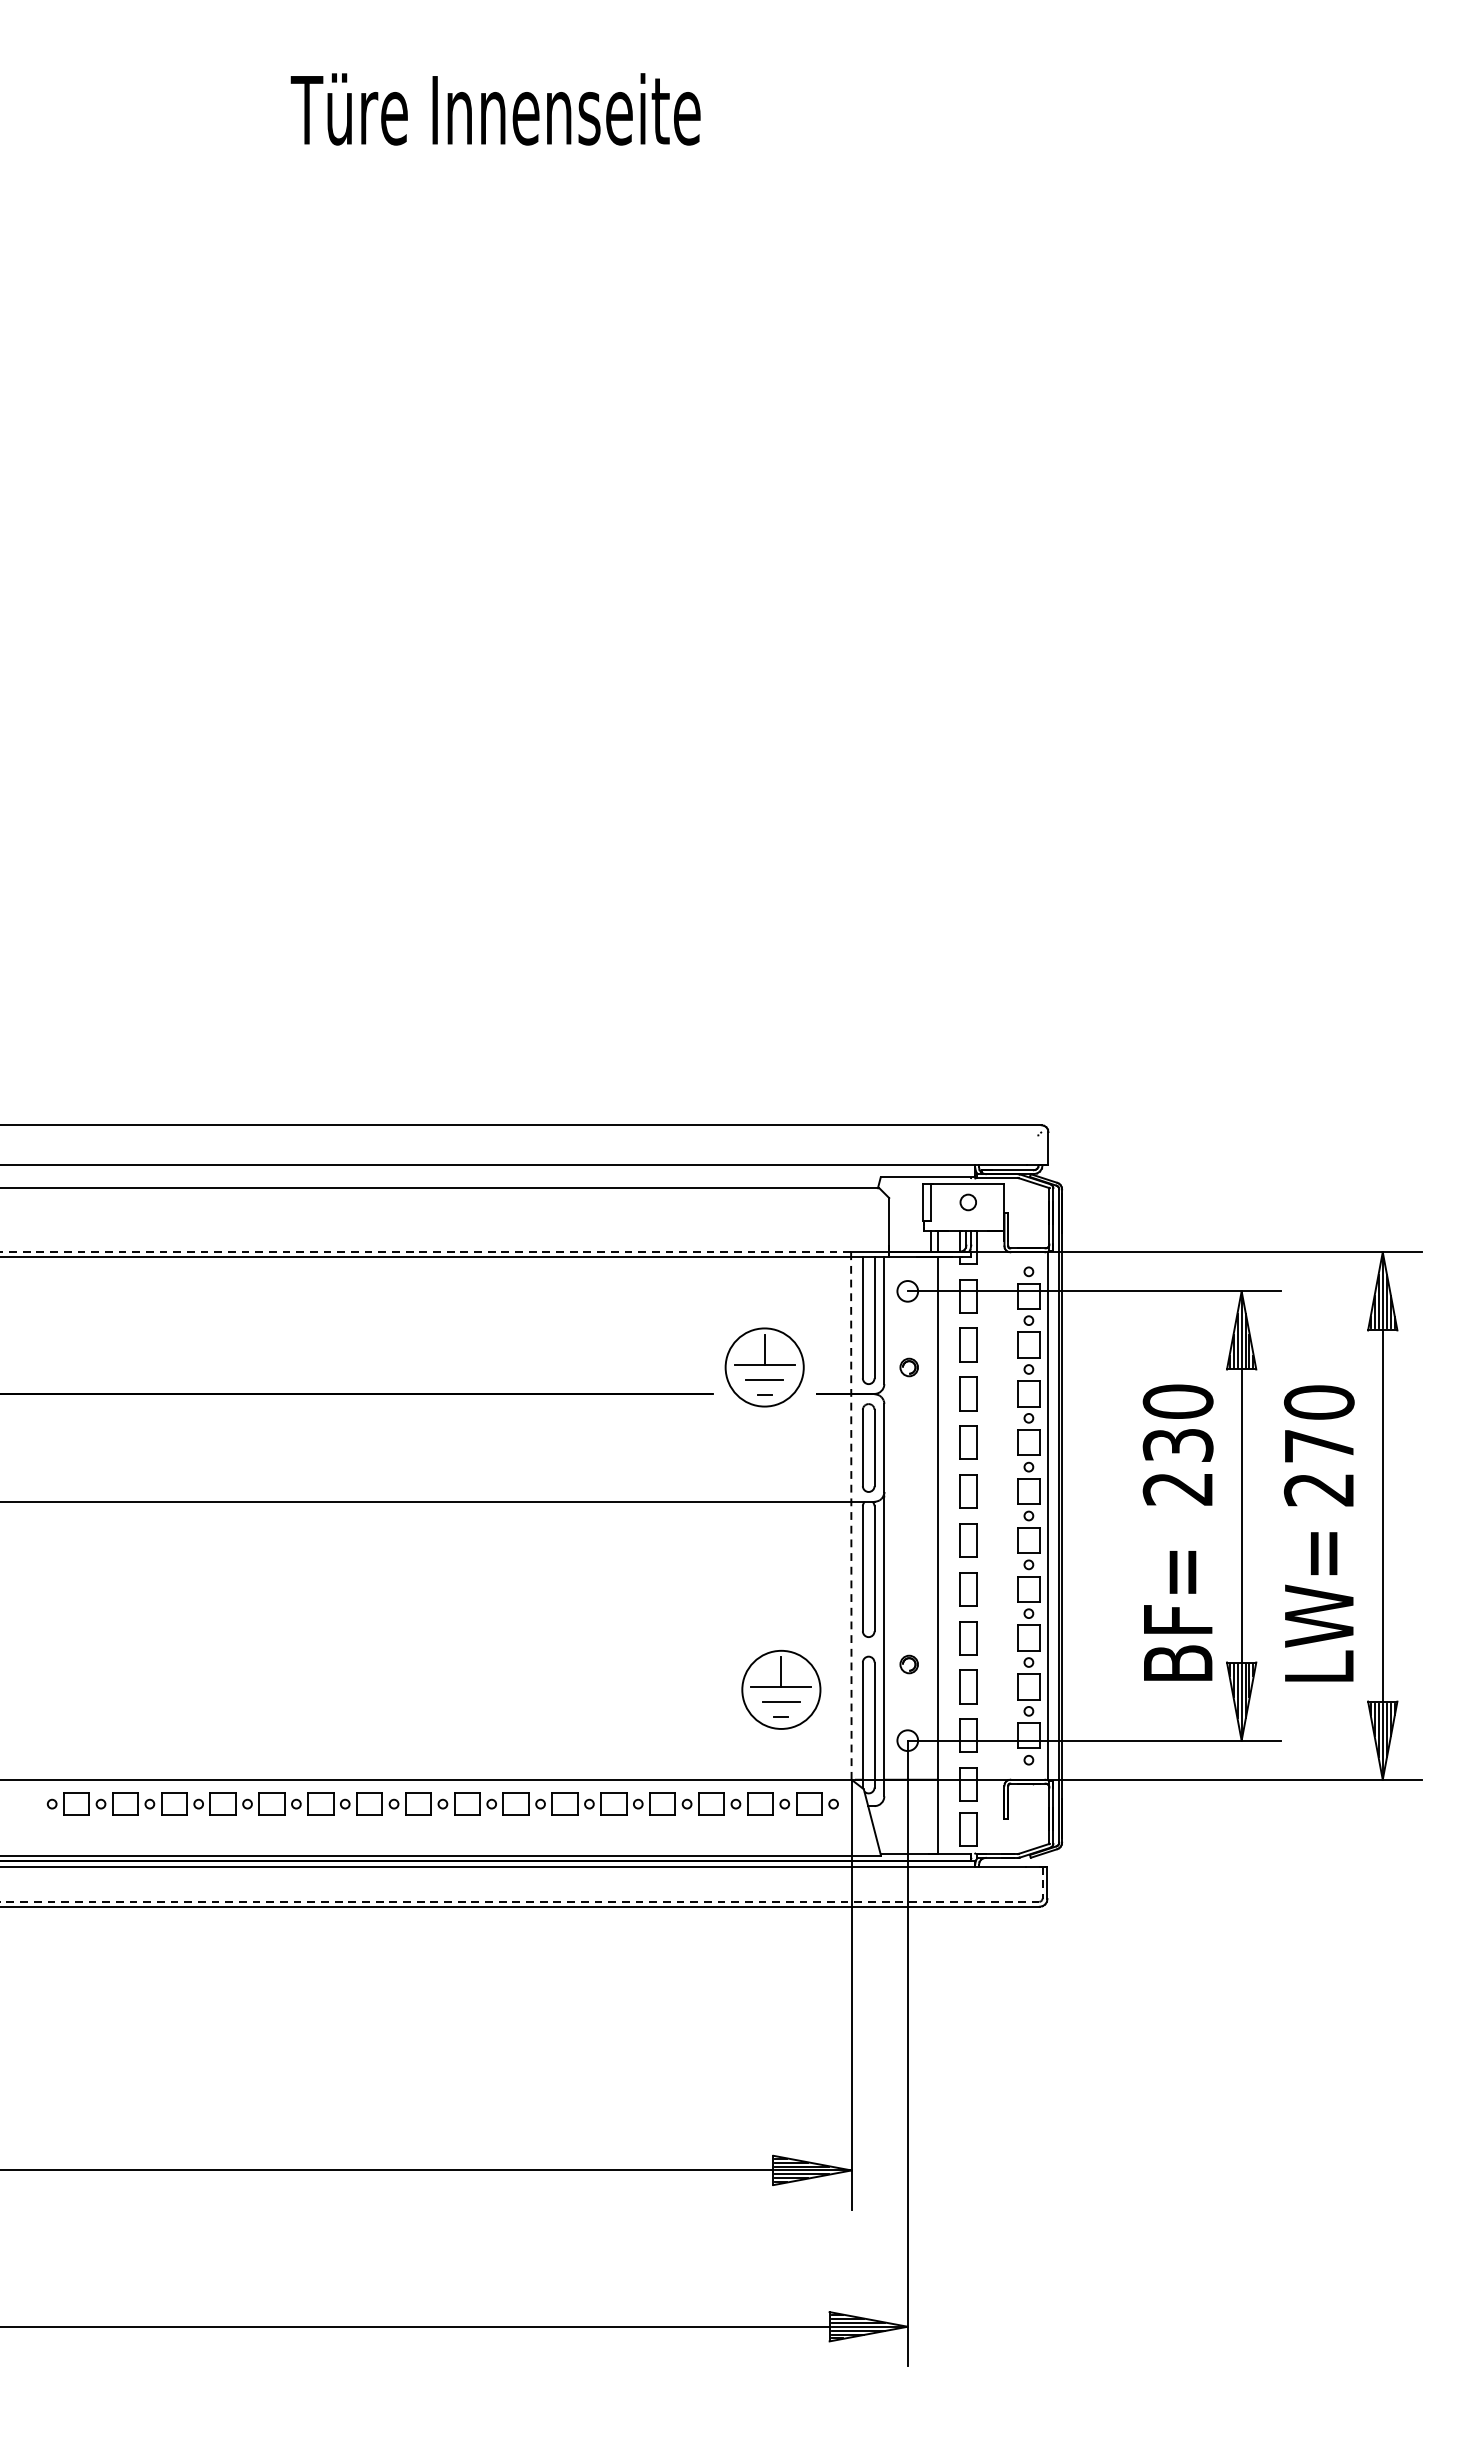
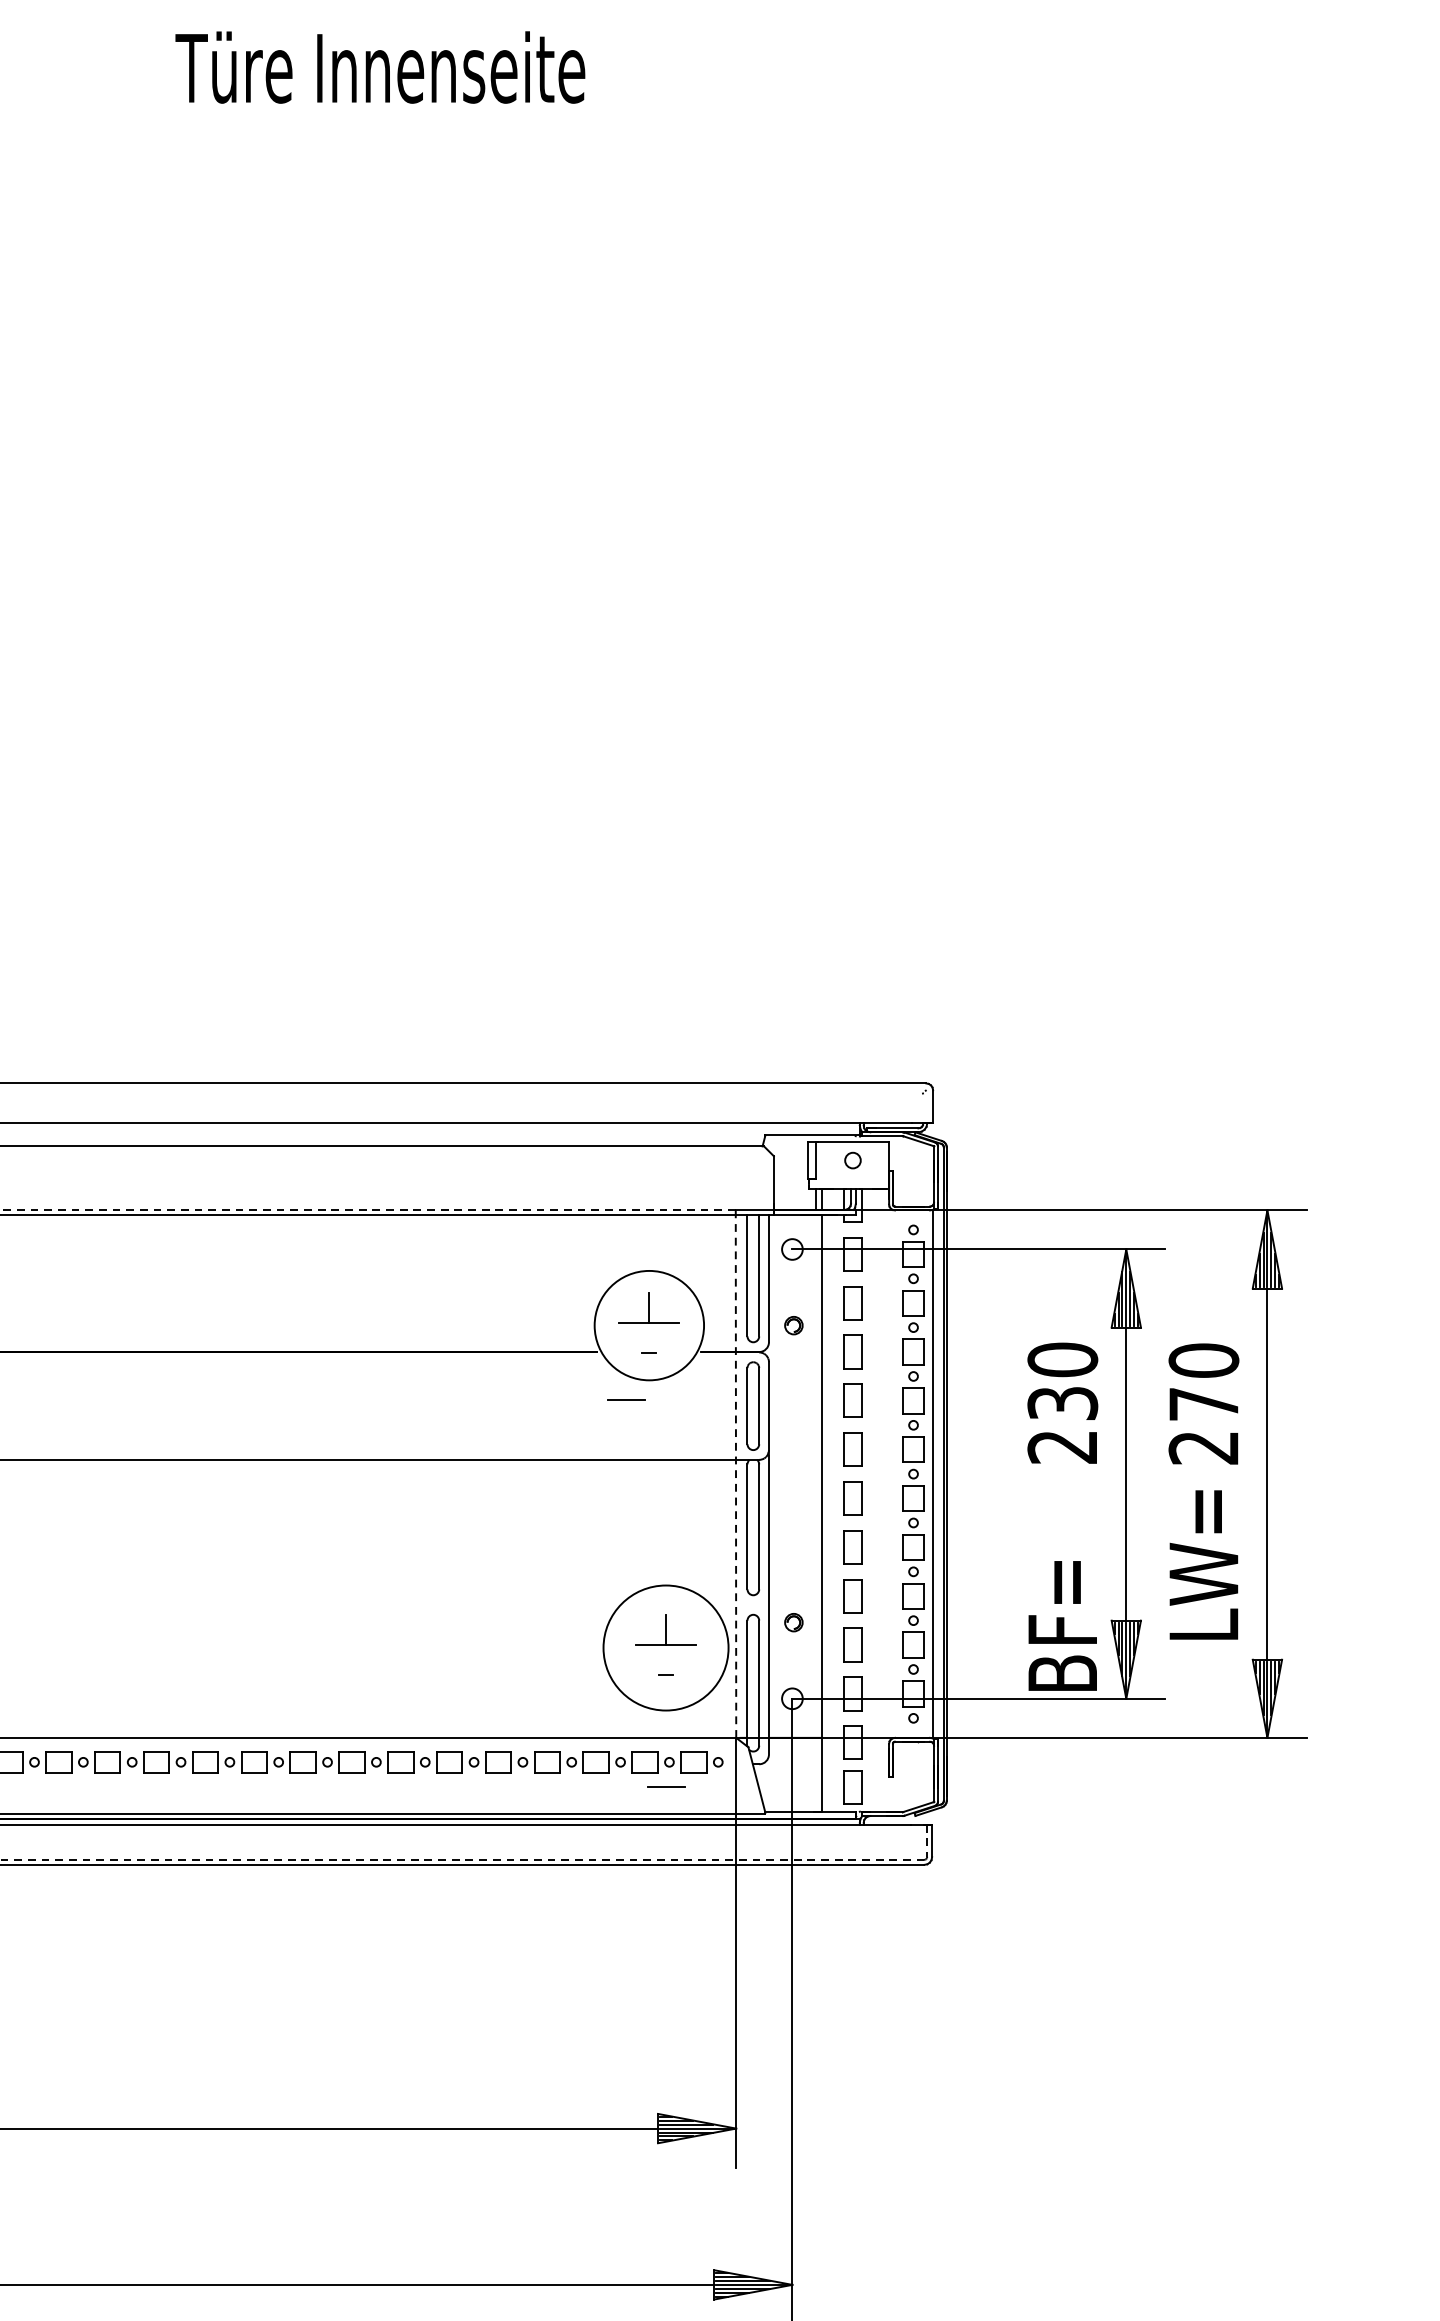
circle: (764, 1367) -> (649, 1325), size x1.4
line: (764, 1379) -> (626, 1399), moved
text: (1178, 1615) -> (1063, 1625), moved
circle: (781, 1689) -> (666, 1647), size x1.6
line: (781, 1701) -> (666, 1786), moved

